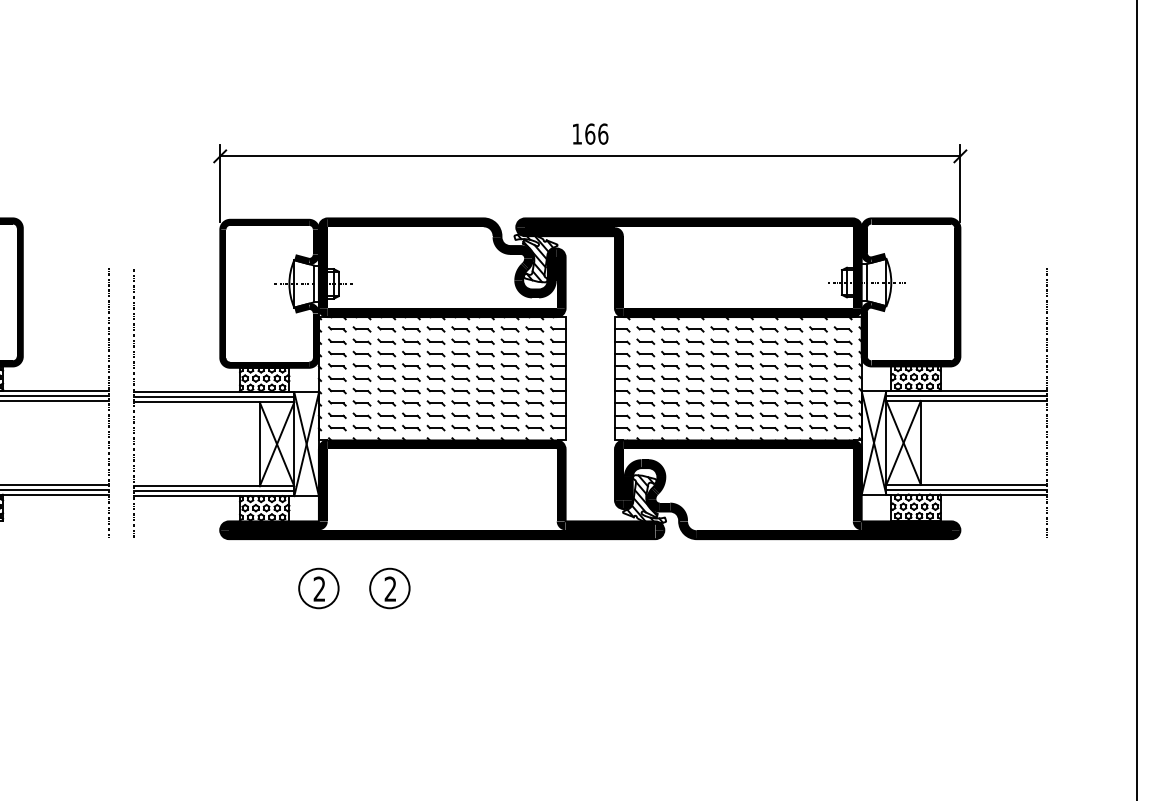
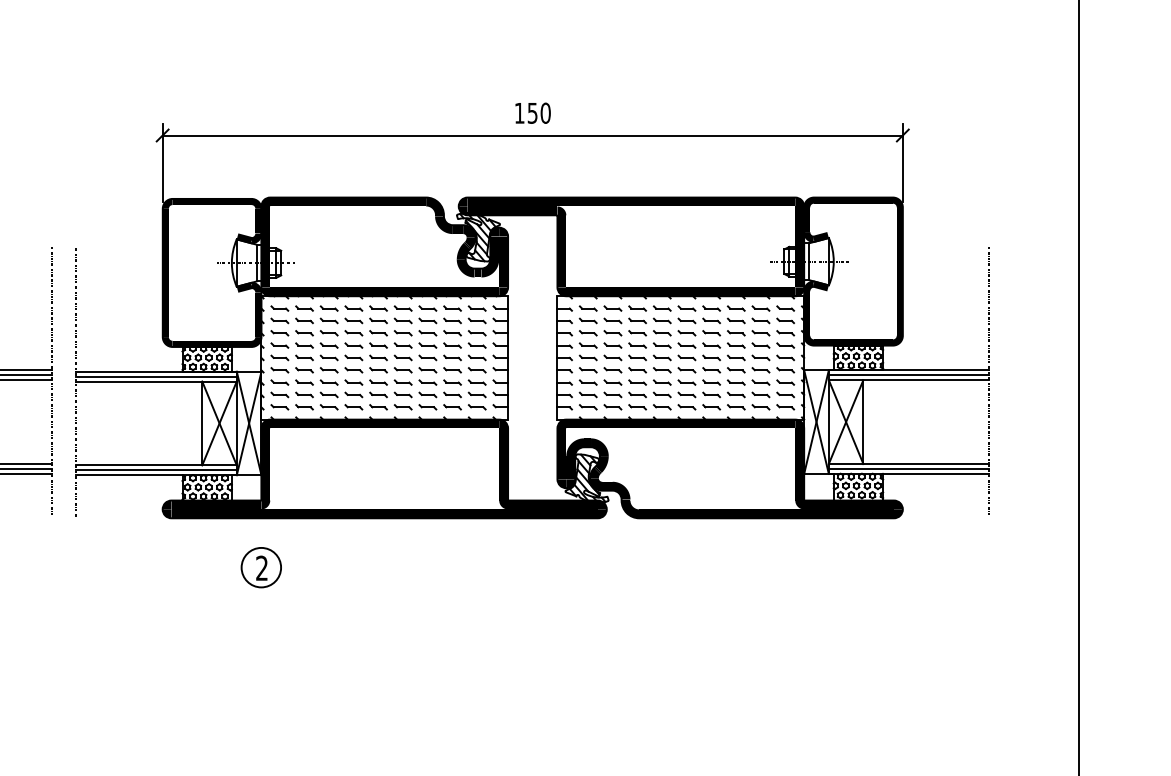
text: (596, 133) -> (538, 112), 166 -> 150
part: (389, 588) -> (331, 567), removed

